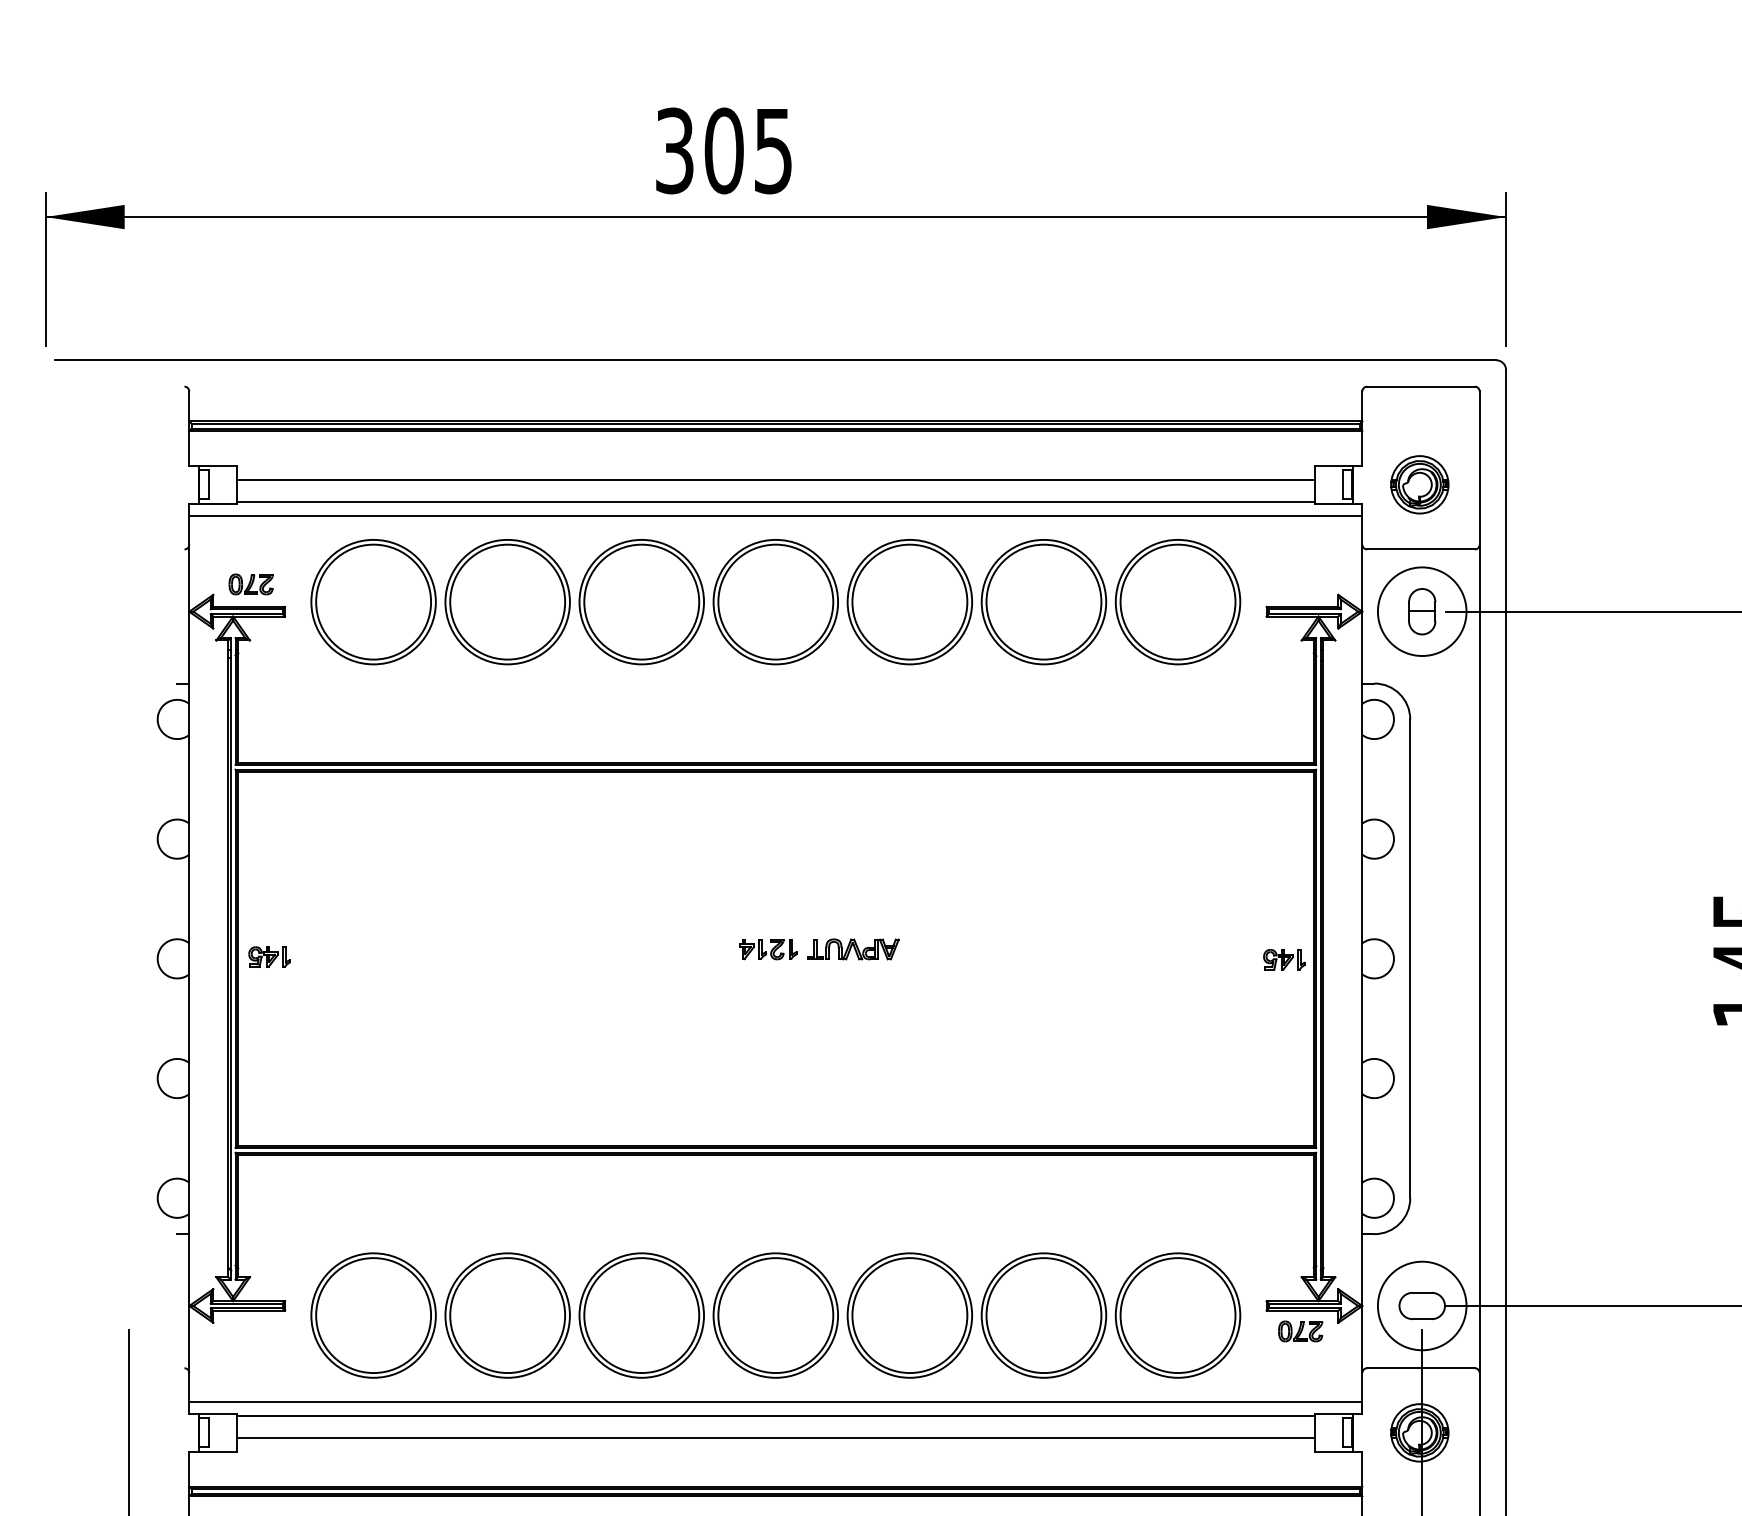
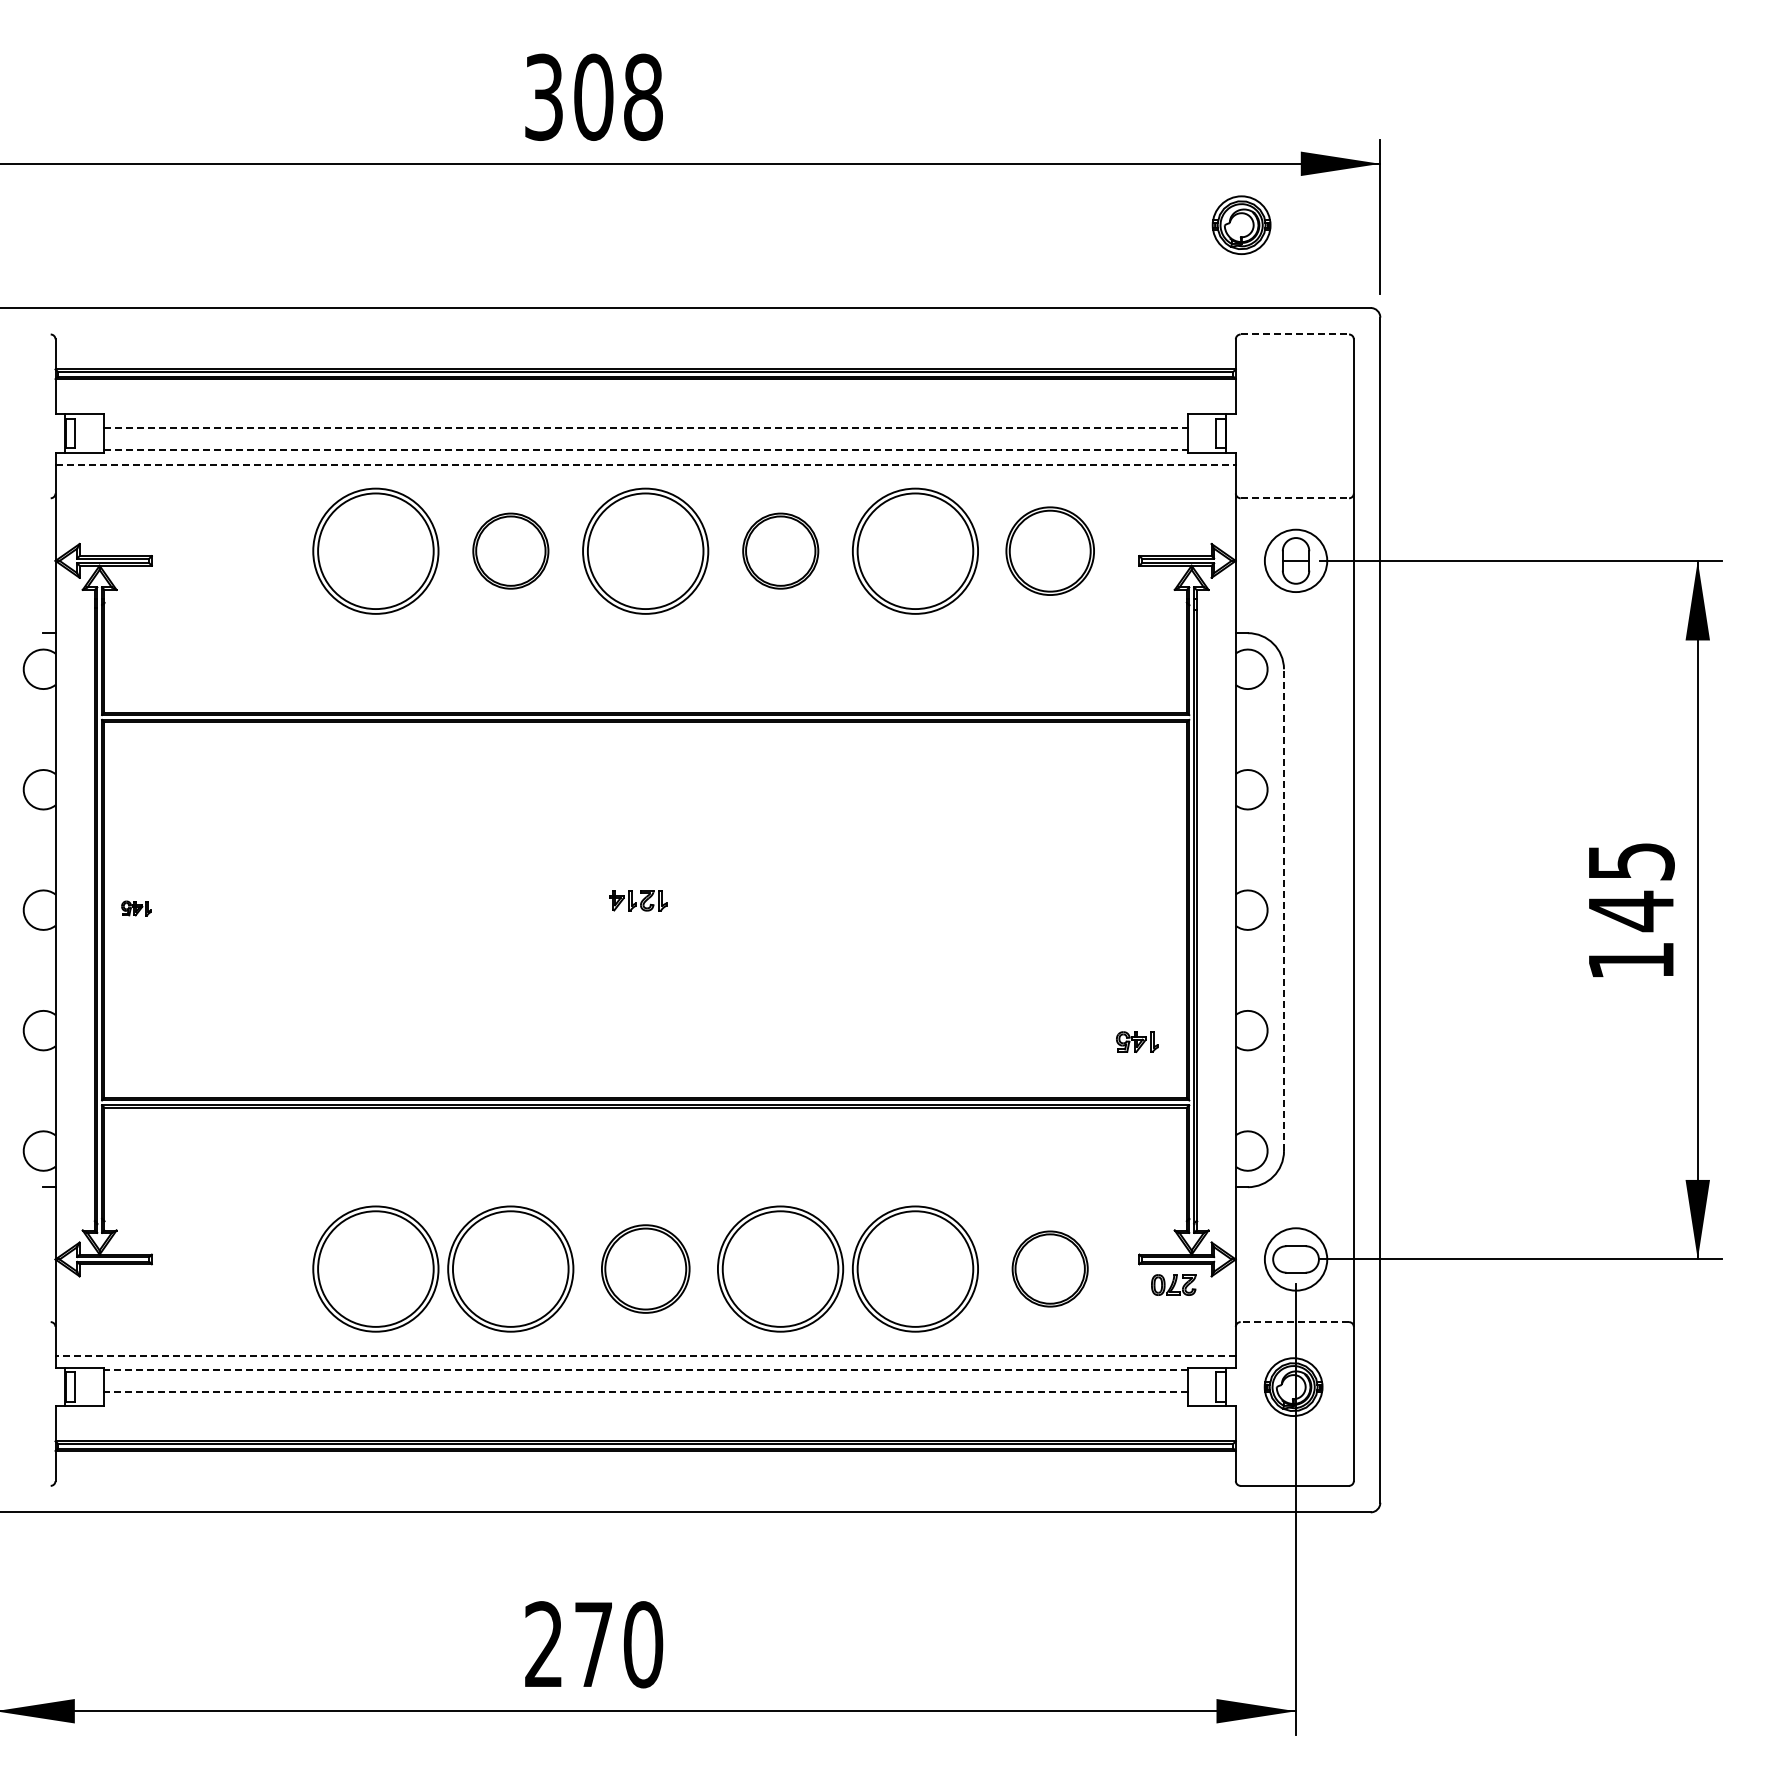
text: (773, 150) -> (643, 96), 305 -> 308
line: (1421, 386) -> (1295, 334), solid -> dashed
line: (775, 480) -> (645, 428), solid -> dashed
part: (1419, 484) -> (1241, 224), moved
line: (775, 501) -> (645, 450), solid -> dashed
line: (776, 515) -> (646, 464), solid -> dashed
line: (1421, 549) -> (1295, 498), solid -> dashed
part: (250, 584) -> (117, 533), removed
part: (373, 601) -> (240, 550), removed
part: (641, 601) -> (510, 550), size x0.6
part: (909, 601) -> (780, 550), size x0.6
part: (1177, 601) -> (1049, 550), size x0.7
circle: (1421, 611) -> (1295, 560), size x0.7
part: (853, 949) -> (723, 900), removed
part: (269, 957) -> (136, 908), size x0.7
part: (1284, 959) -> (1137, 1041), moved
line: (1410, 959) -> (1284, 910), solid -> dashed
circle: (1421, 1306) -> (1295, 1259), size x0.7
part: (373, 1314) -> (240, 1268), removed
part: (775, 1314) -> (645, 1268), size x0.7
part: (1177, 1314) -> (1049, 1268), size x0.6
line: (1420, 1368) -> (1294, 1322), solid -> dashed
line: (775, 1401) -> (645, 1355), solid -> dashed
line: (775, 1416) -> (645, 1370), solid -> dashed
line: (775, 1437) -> (645, 1391), solid -> dashed

